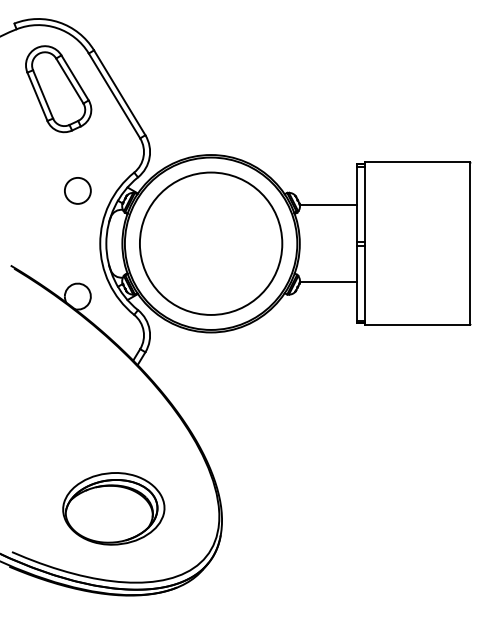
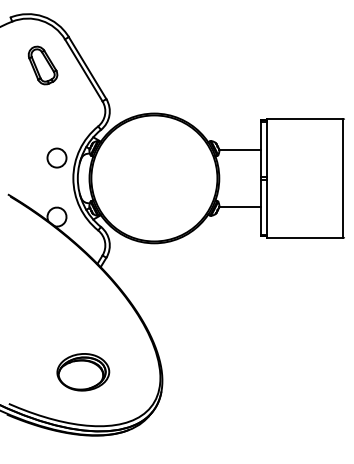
part: (58, 89) -> (42, 65), size x0.6
circle: (77, 190) -> (56, 157), moved
circle: (211, 243) -> (154, 178), removed
part: (113, 508) -> (83, 372), size x0.7

